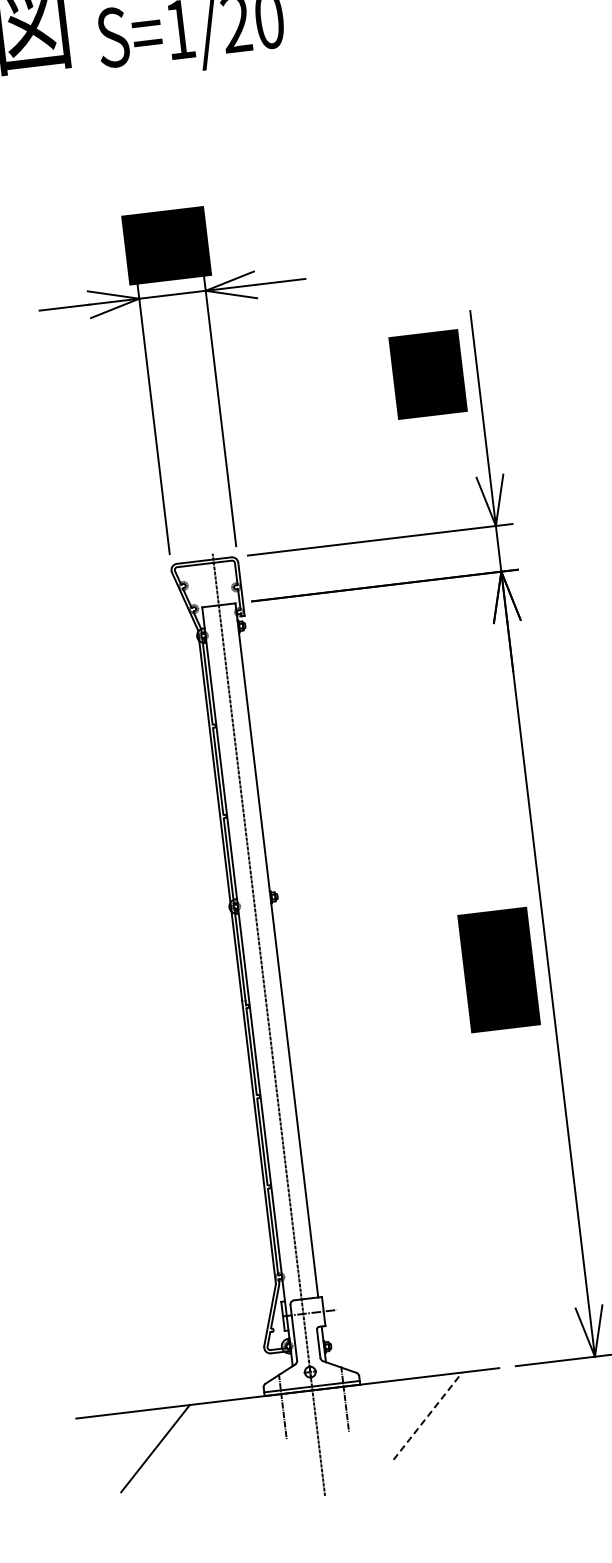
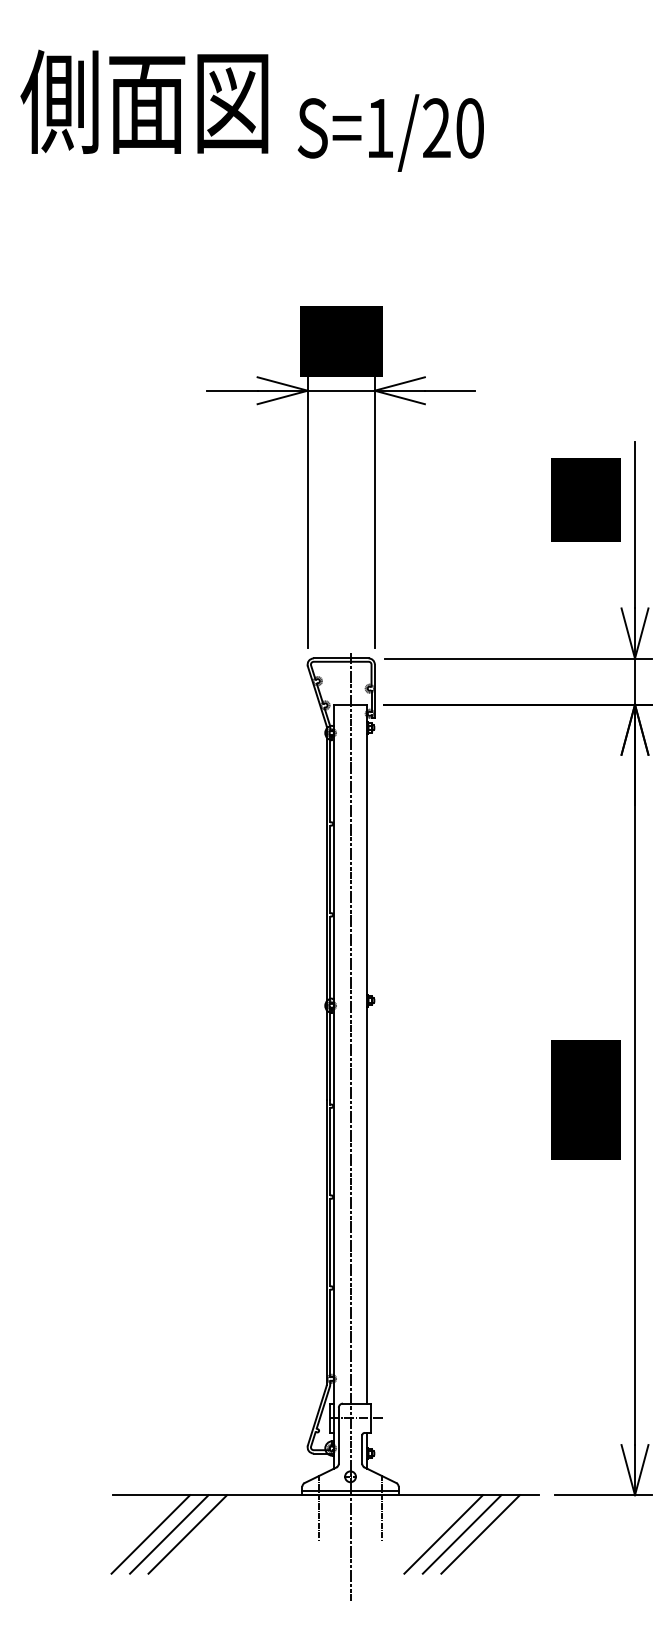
line: (446, 1414) -> (480, 1534), added
line: (428, 1416) -> (462, 1534), dashed -> solid
line: (409, 1418) -> (443, 1534), added
line: (137, 1450) -> (169, 1534), added
line: (118, 1453) -> (150, 1534), added

